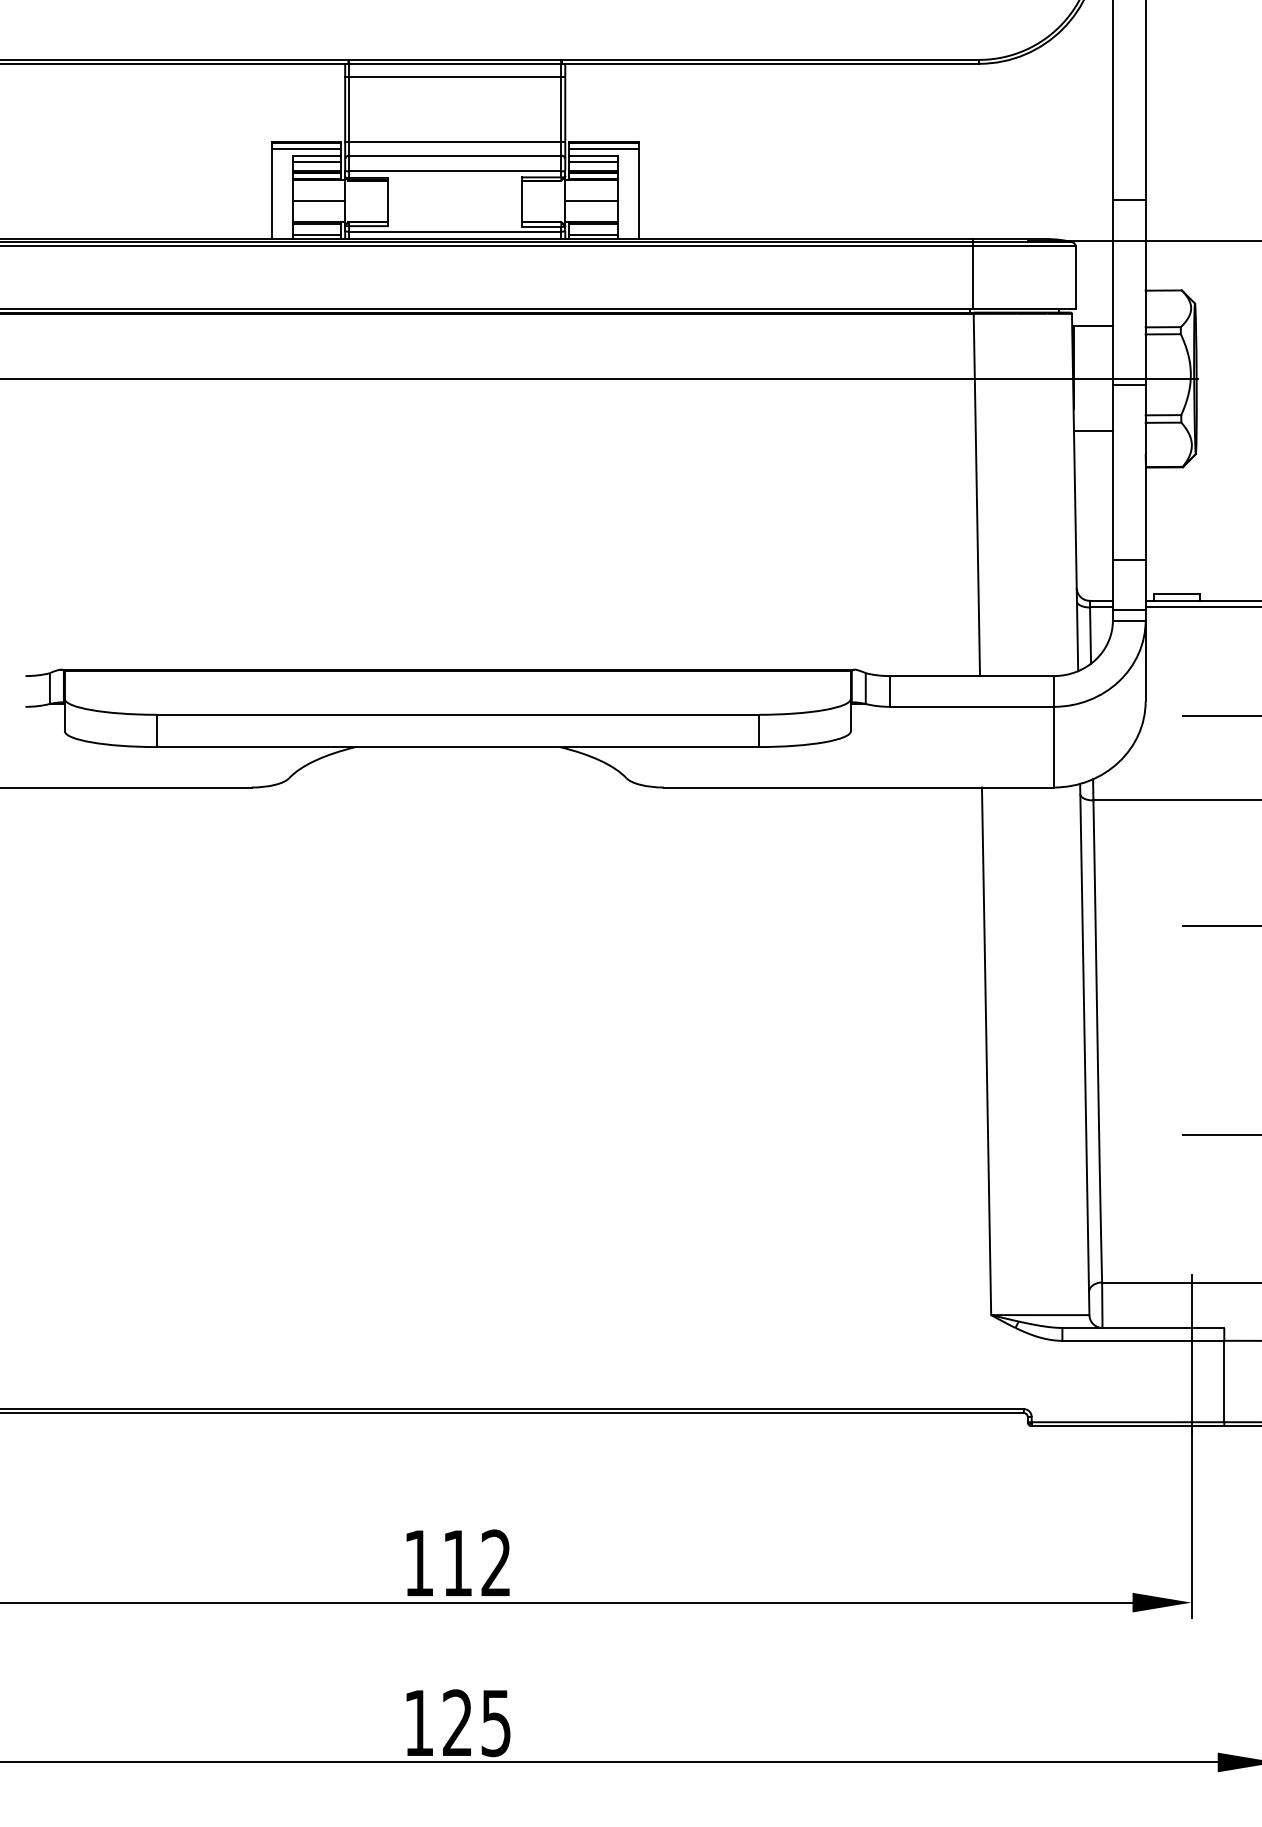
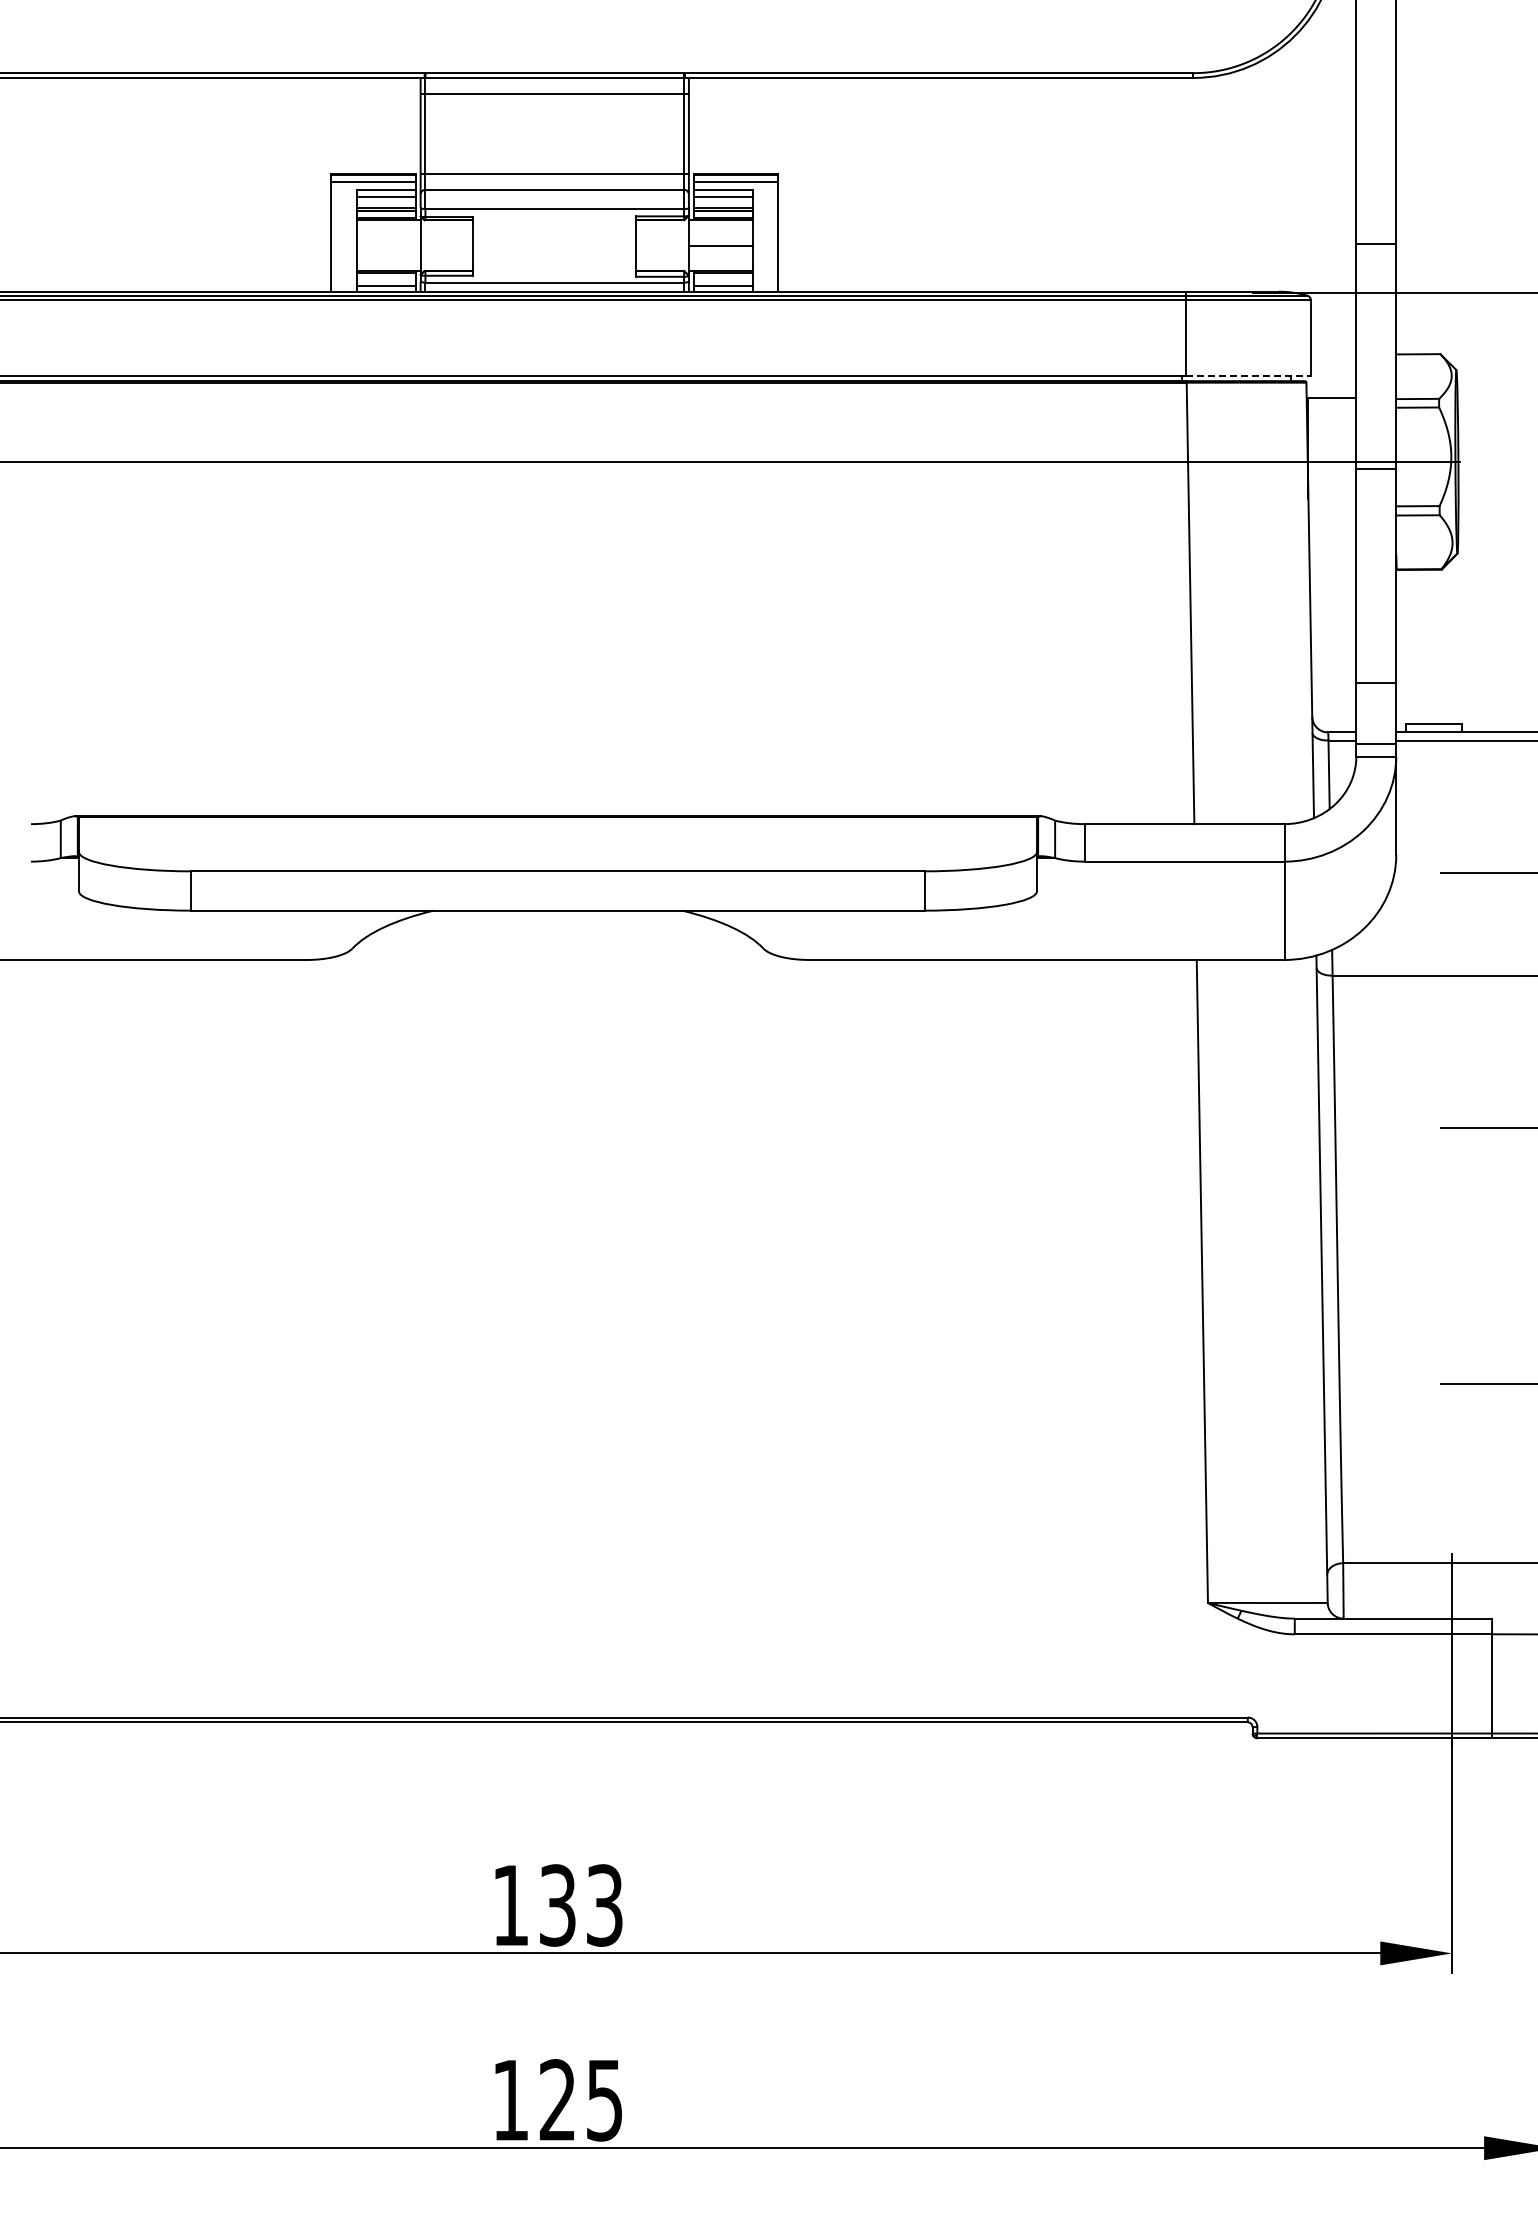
line: (318, 201) -> (388, 245), removed
line: (1025, 308) -> (1249, 376), solid -> dashed
line: (1093, 431) -> (1332, 525), removed
text: (477, 1563) -> (581, 1905), 112 -> 133

